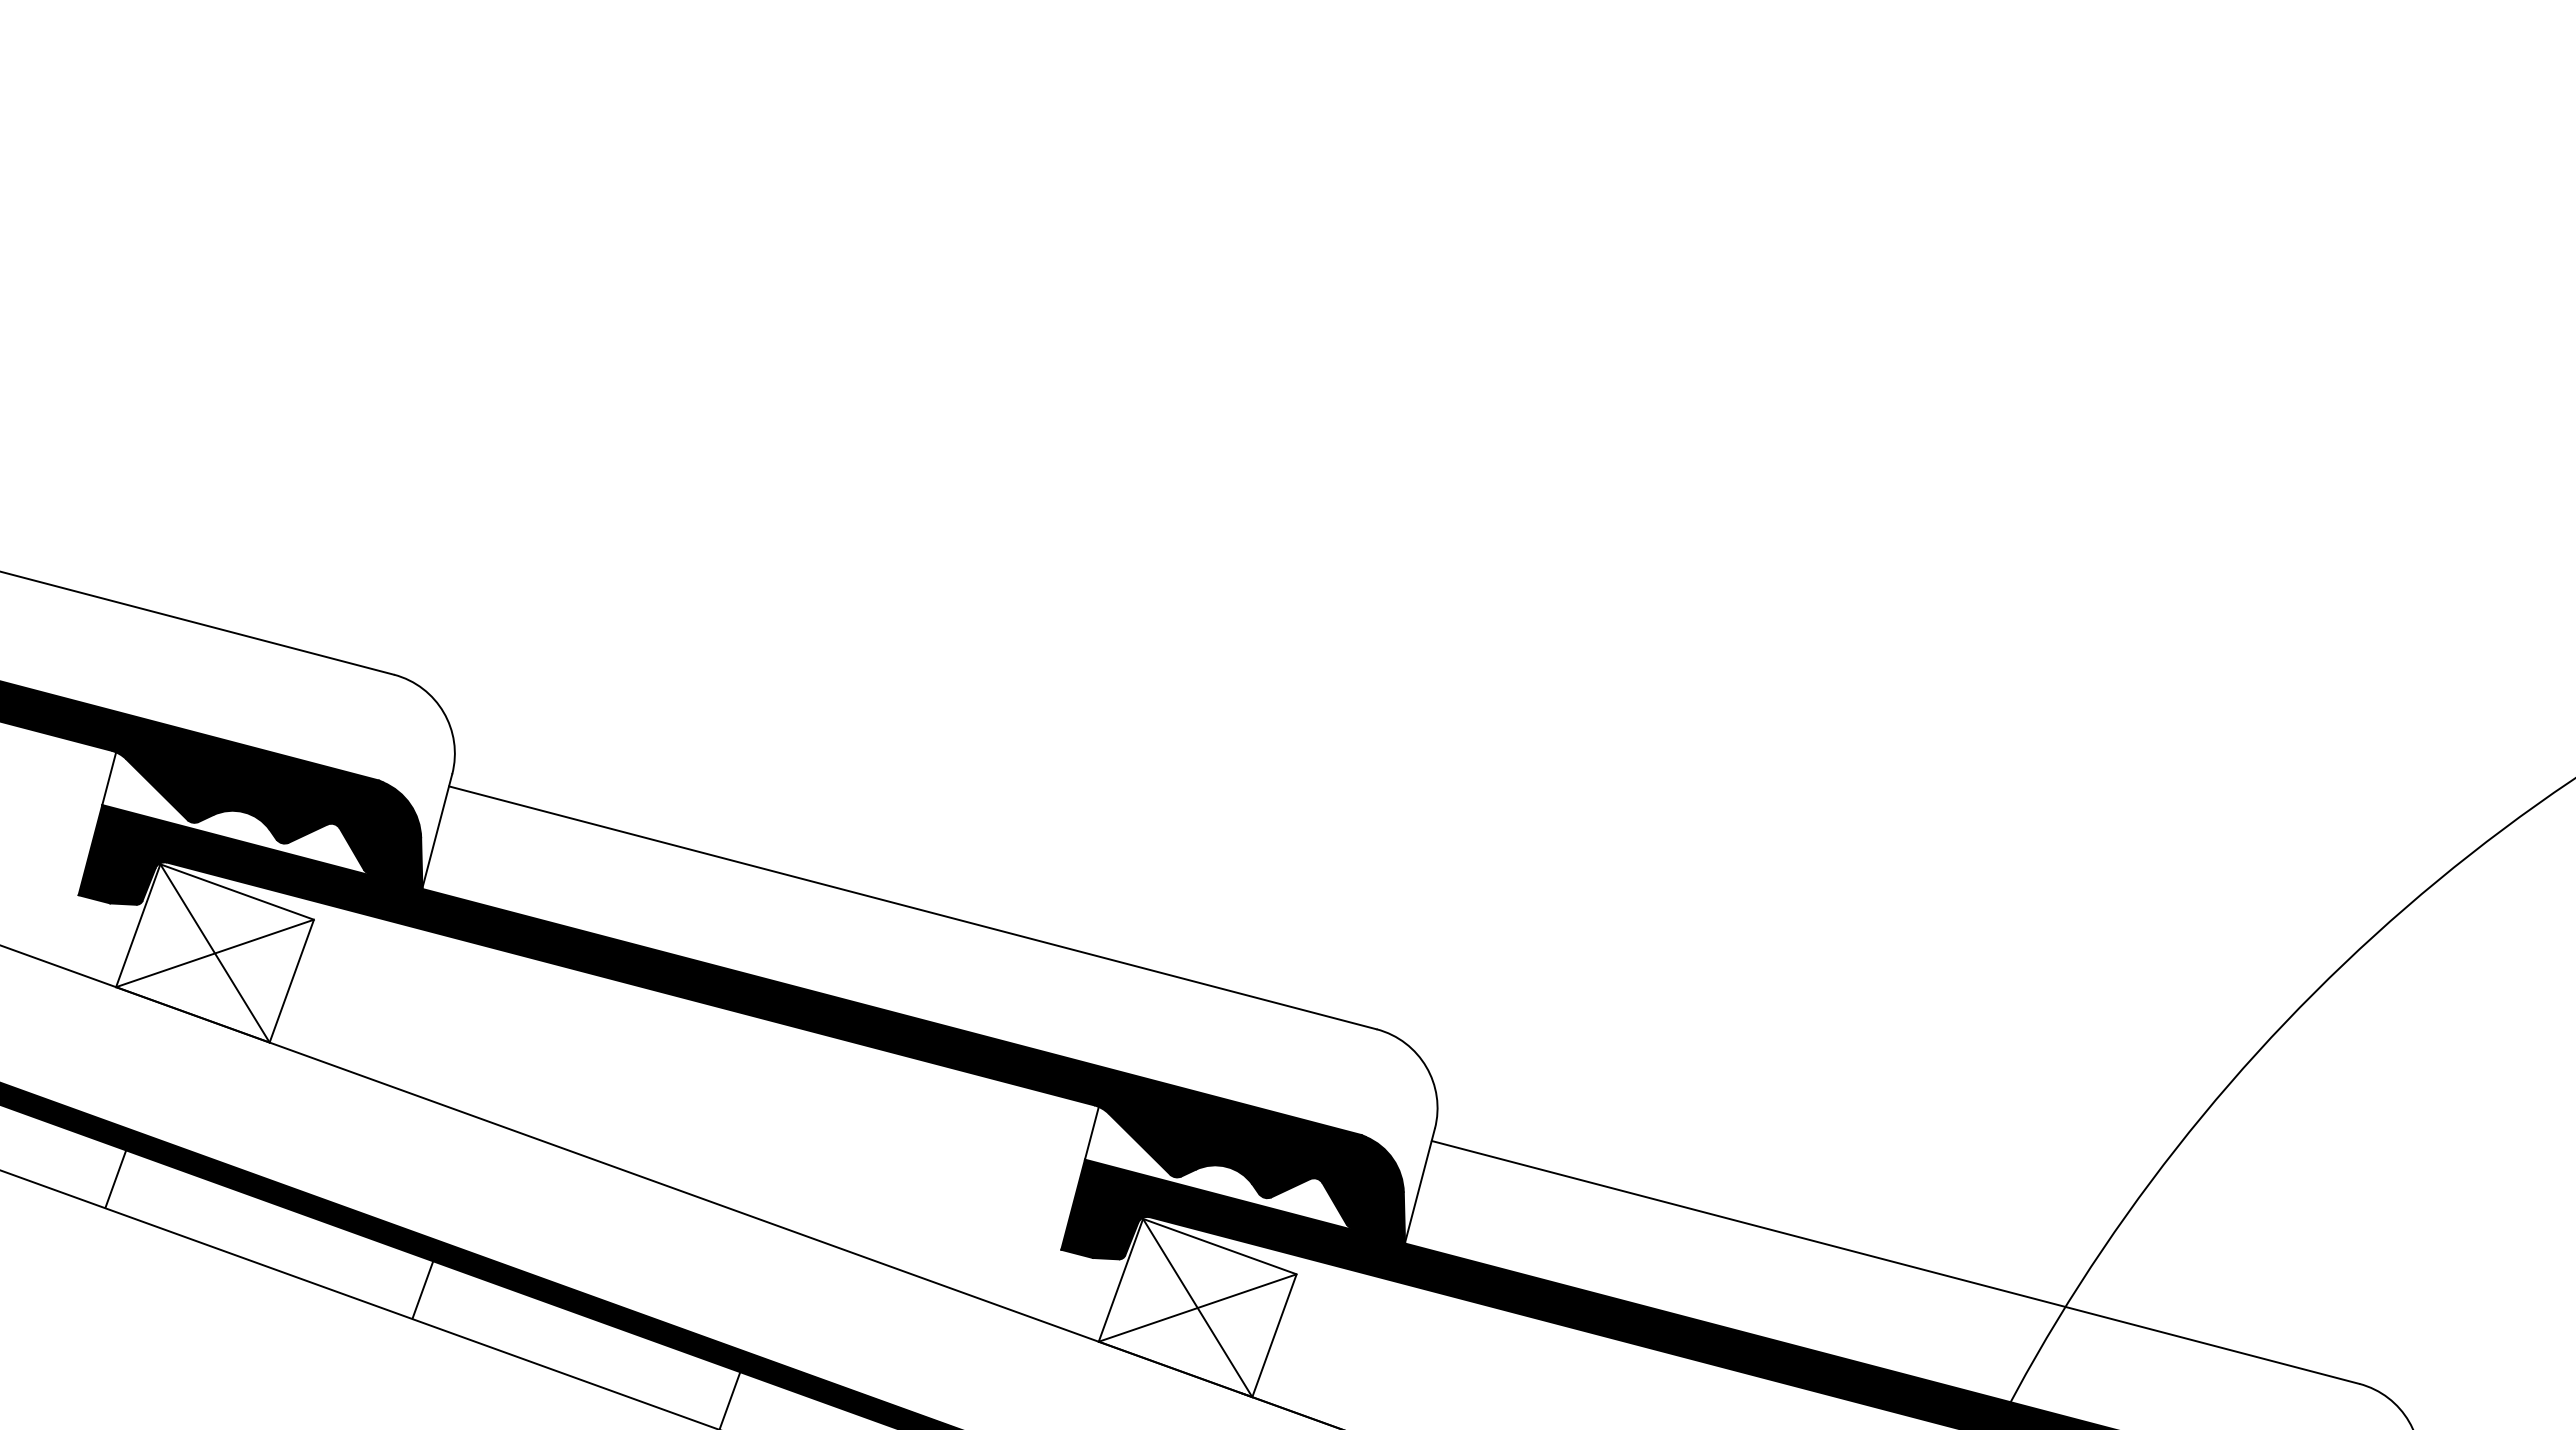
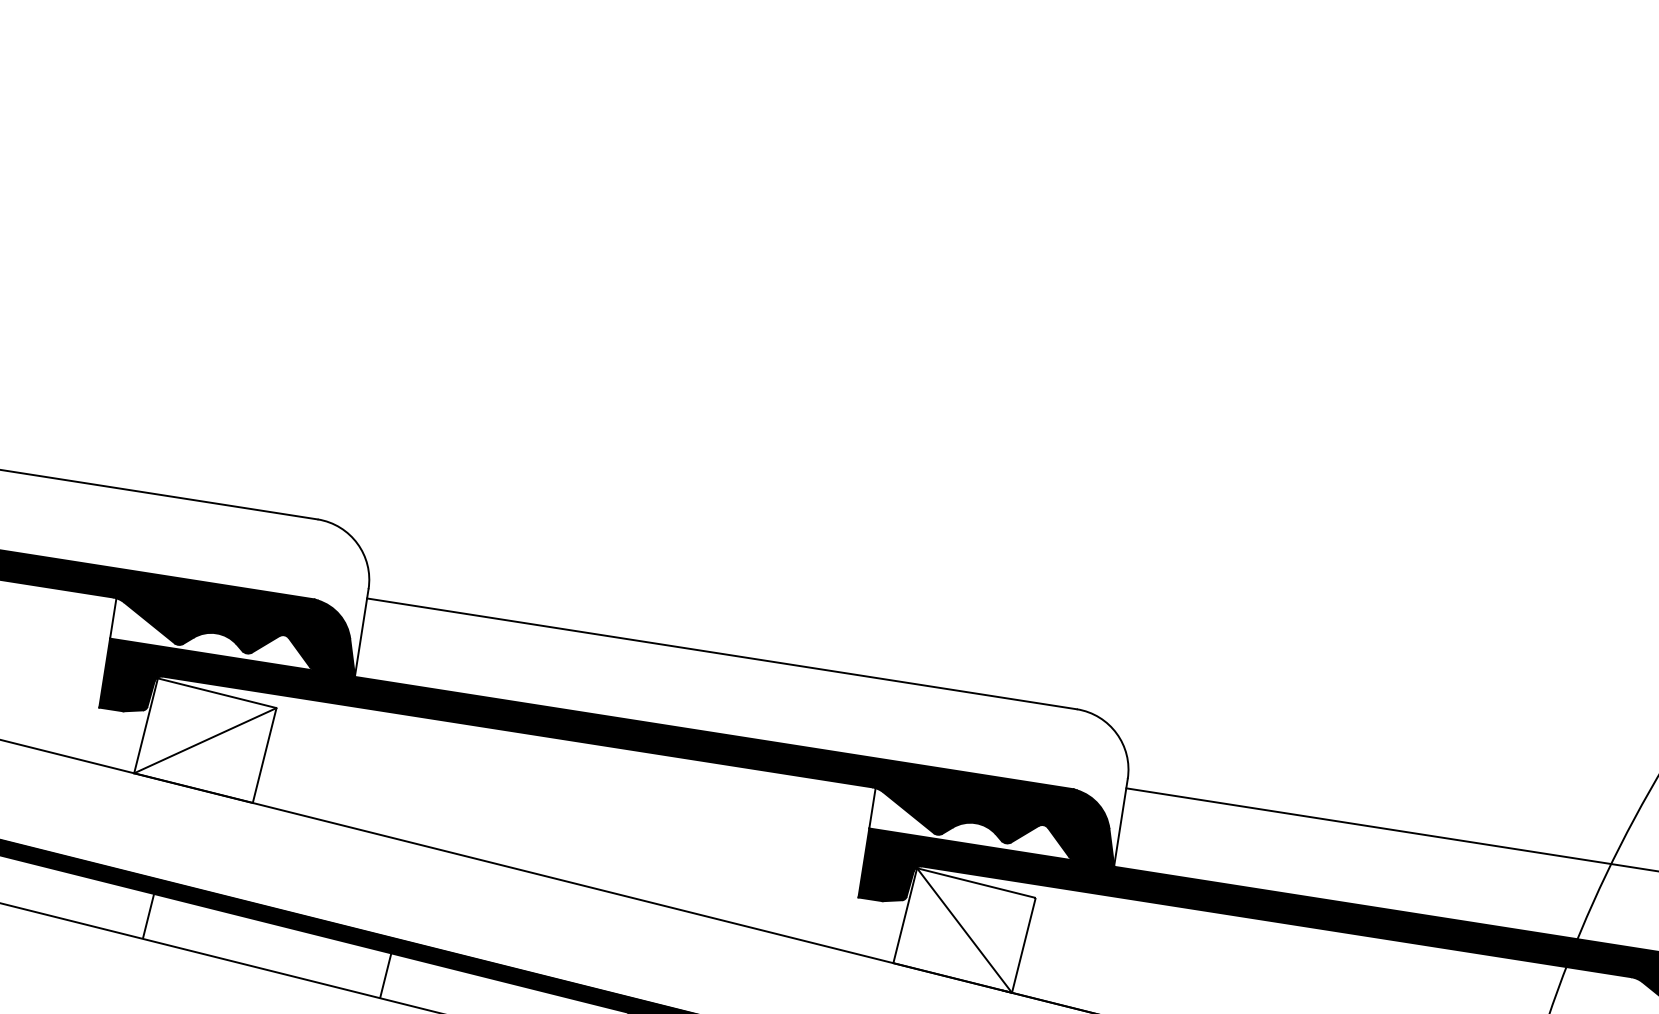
line: (214, 953) -> (204, 740), removed
line: (1197, 1307) -> (964, 930), removed

